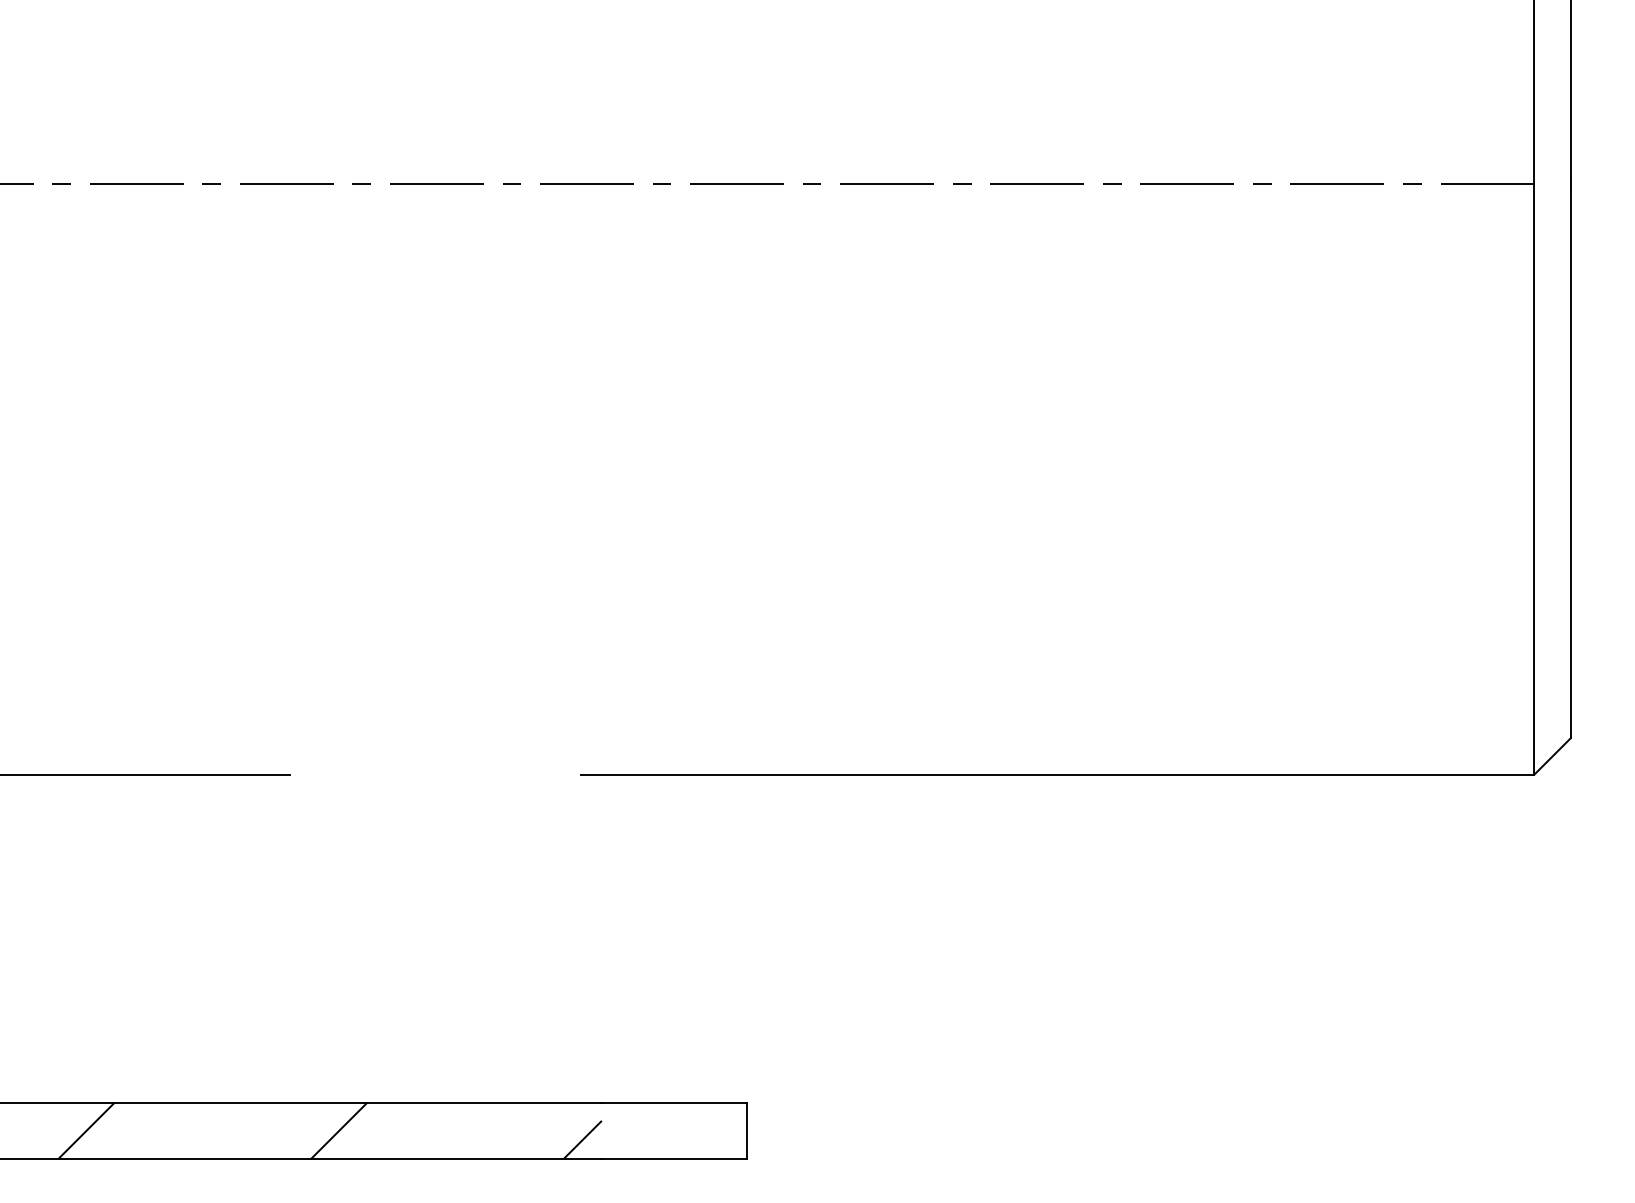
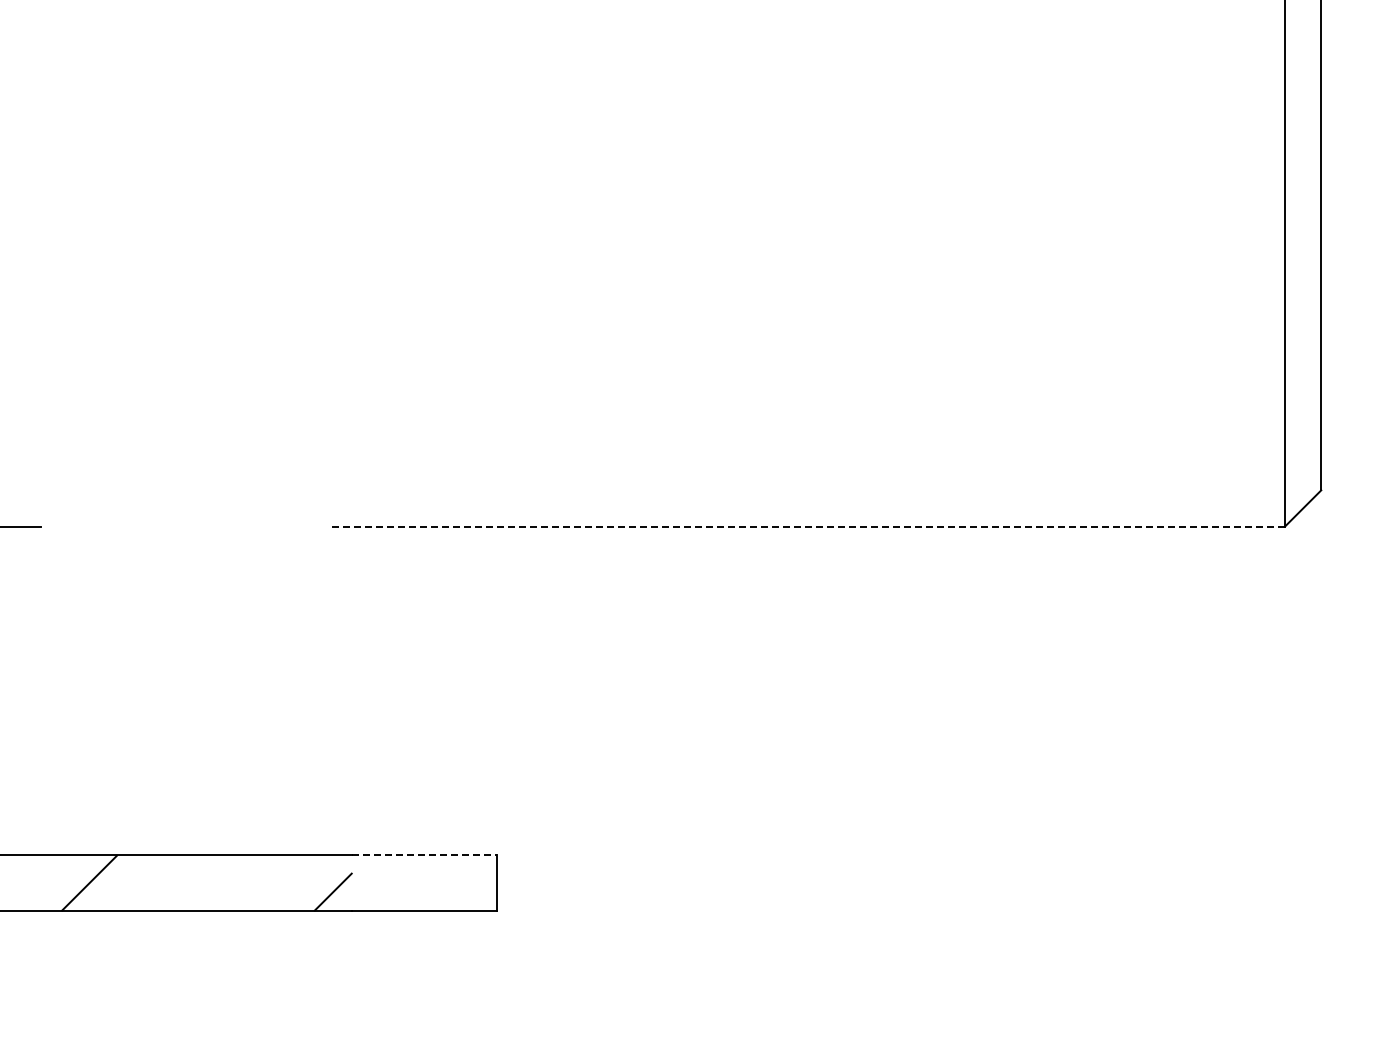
line: (1058, 774) -> (809, 526), solid -> dashed
line: (674, 1102) -> (425, 854), solid -> dashed

